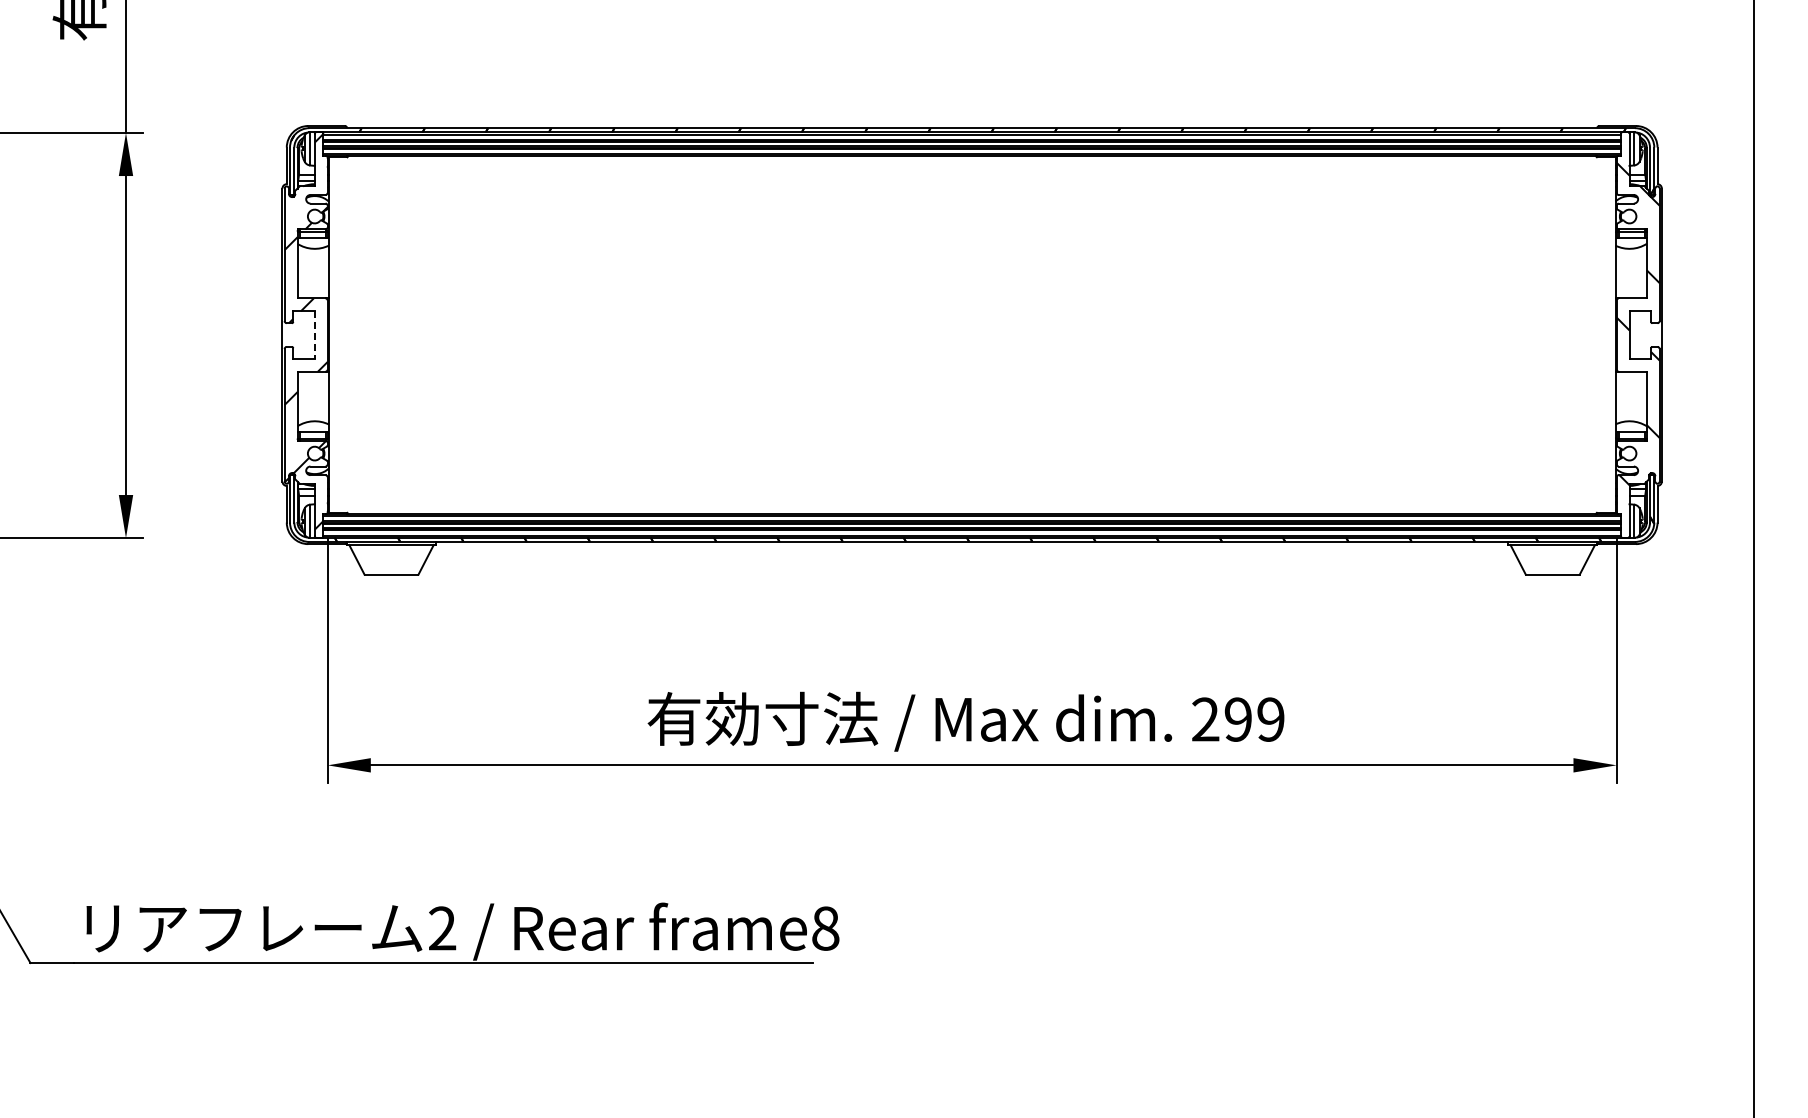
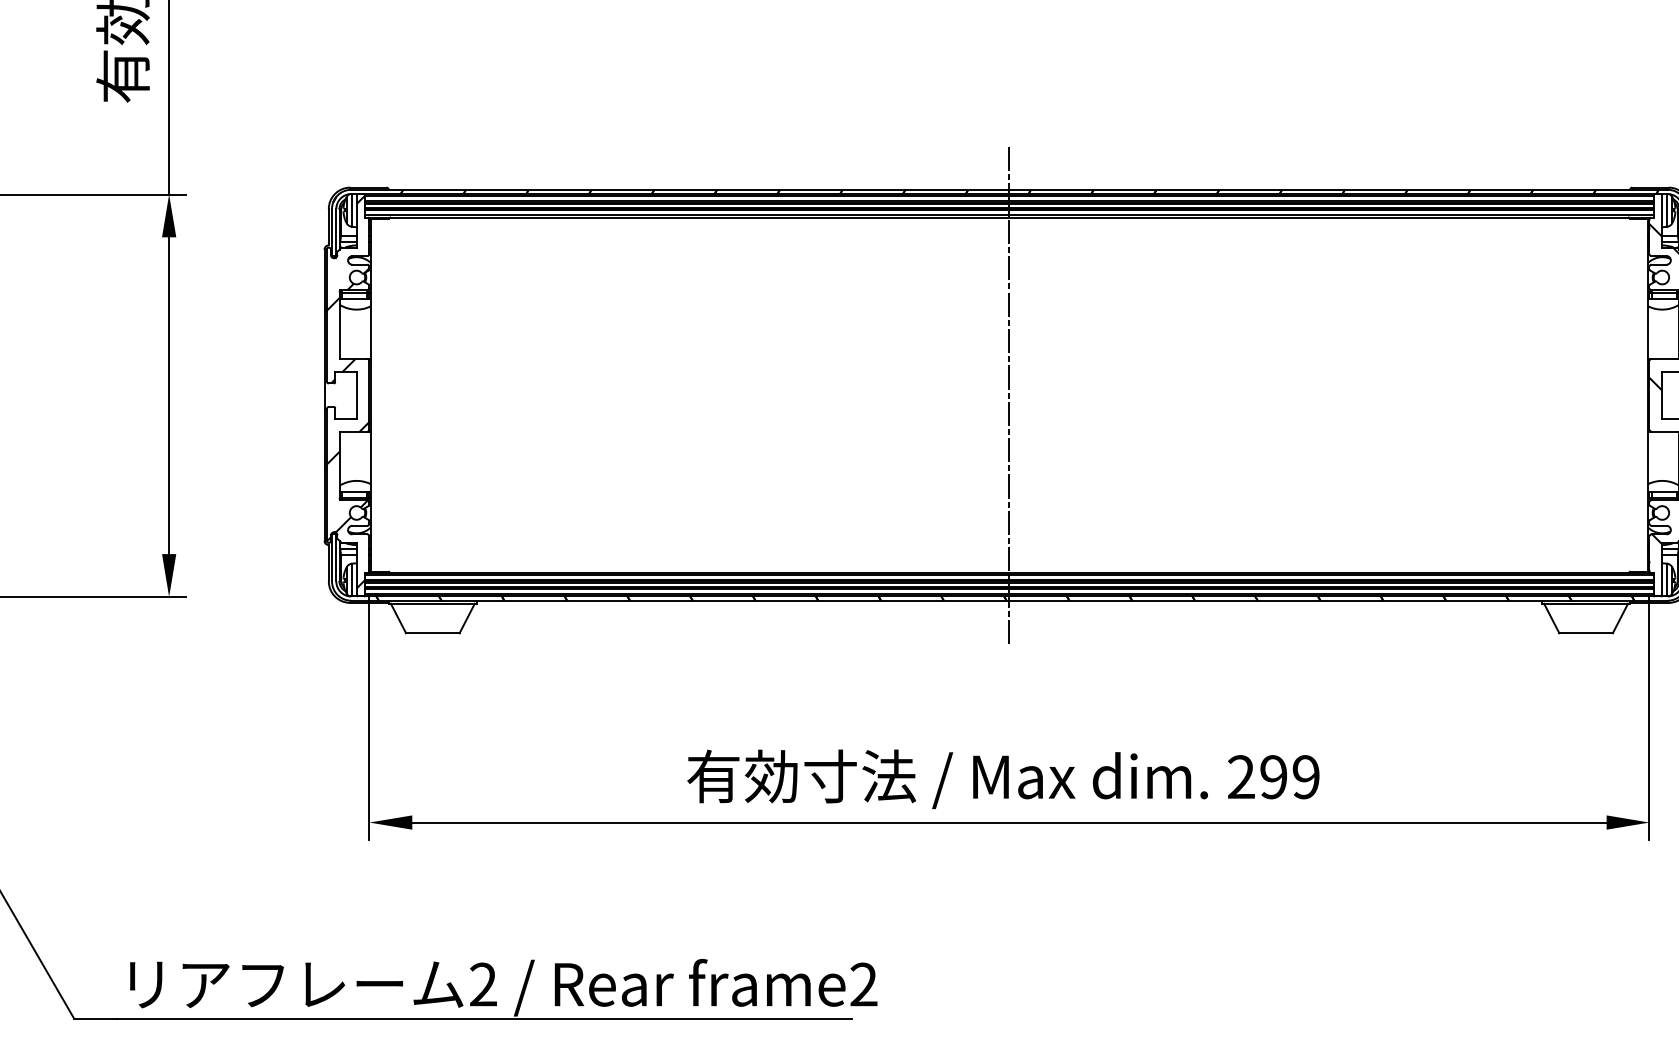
line: (314, 335) -> (356, 395), dashed -> solid
line: (972, 335) -> (1009, 395), added
text: (825, 928) -> (863, 984), frame8 -> frame2

